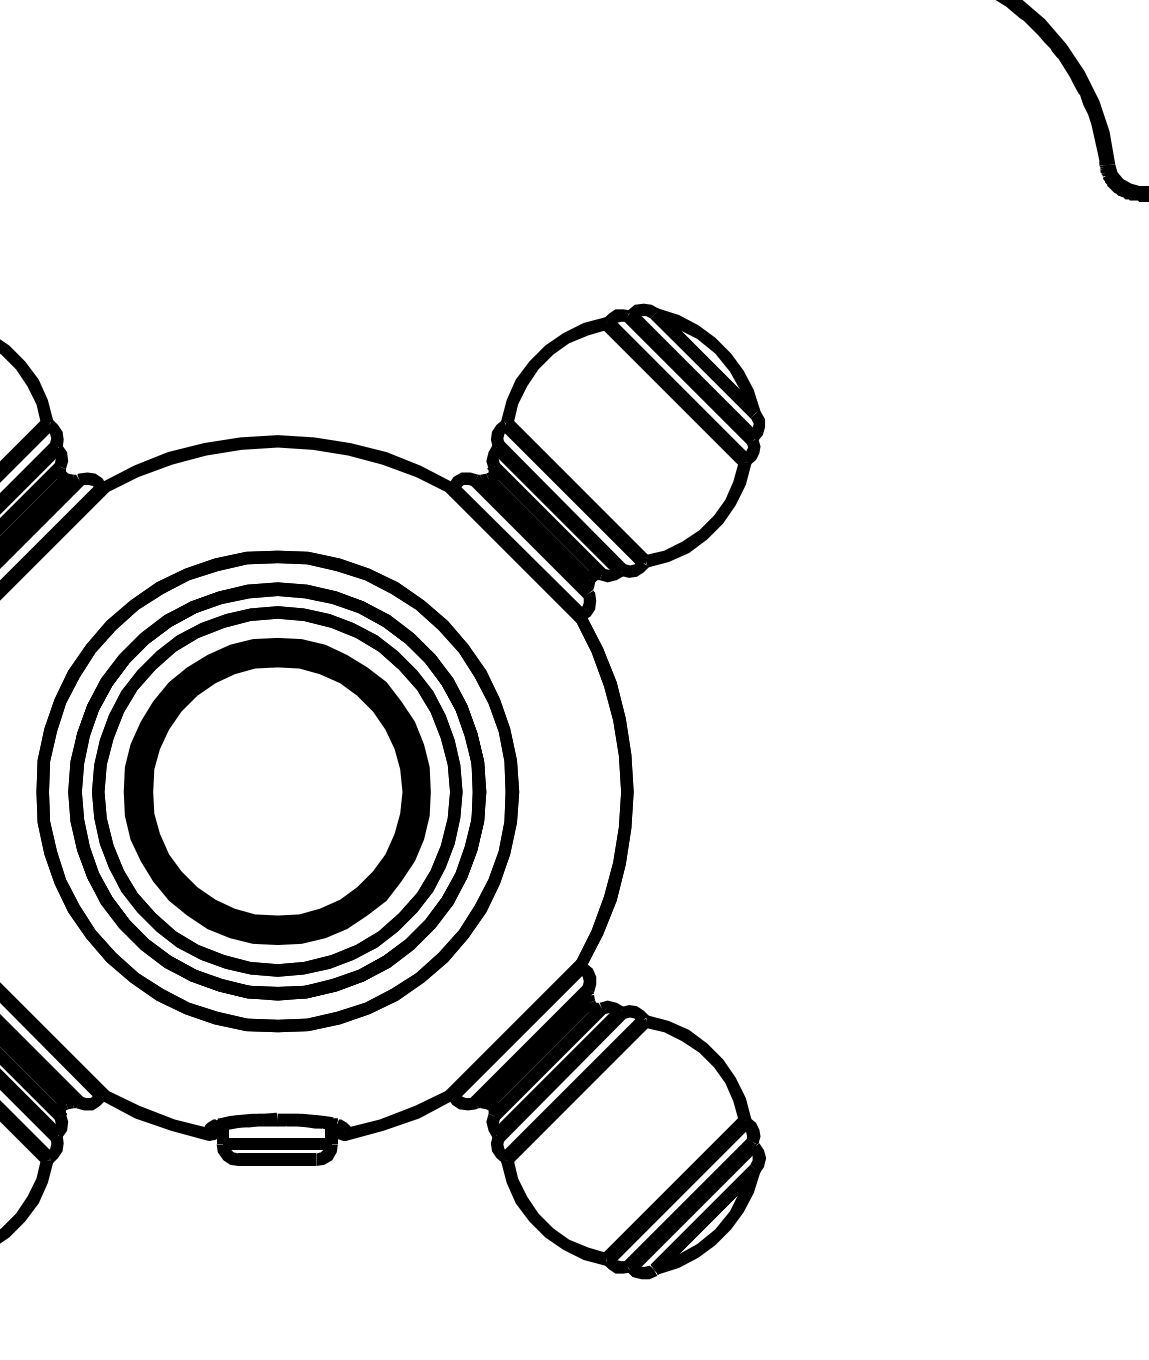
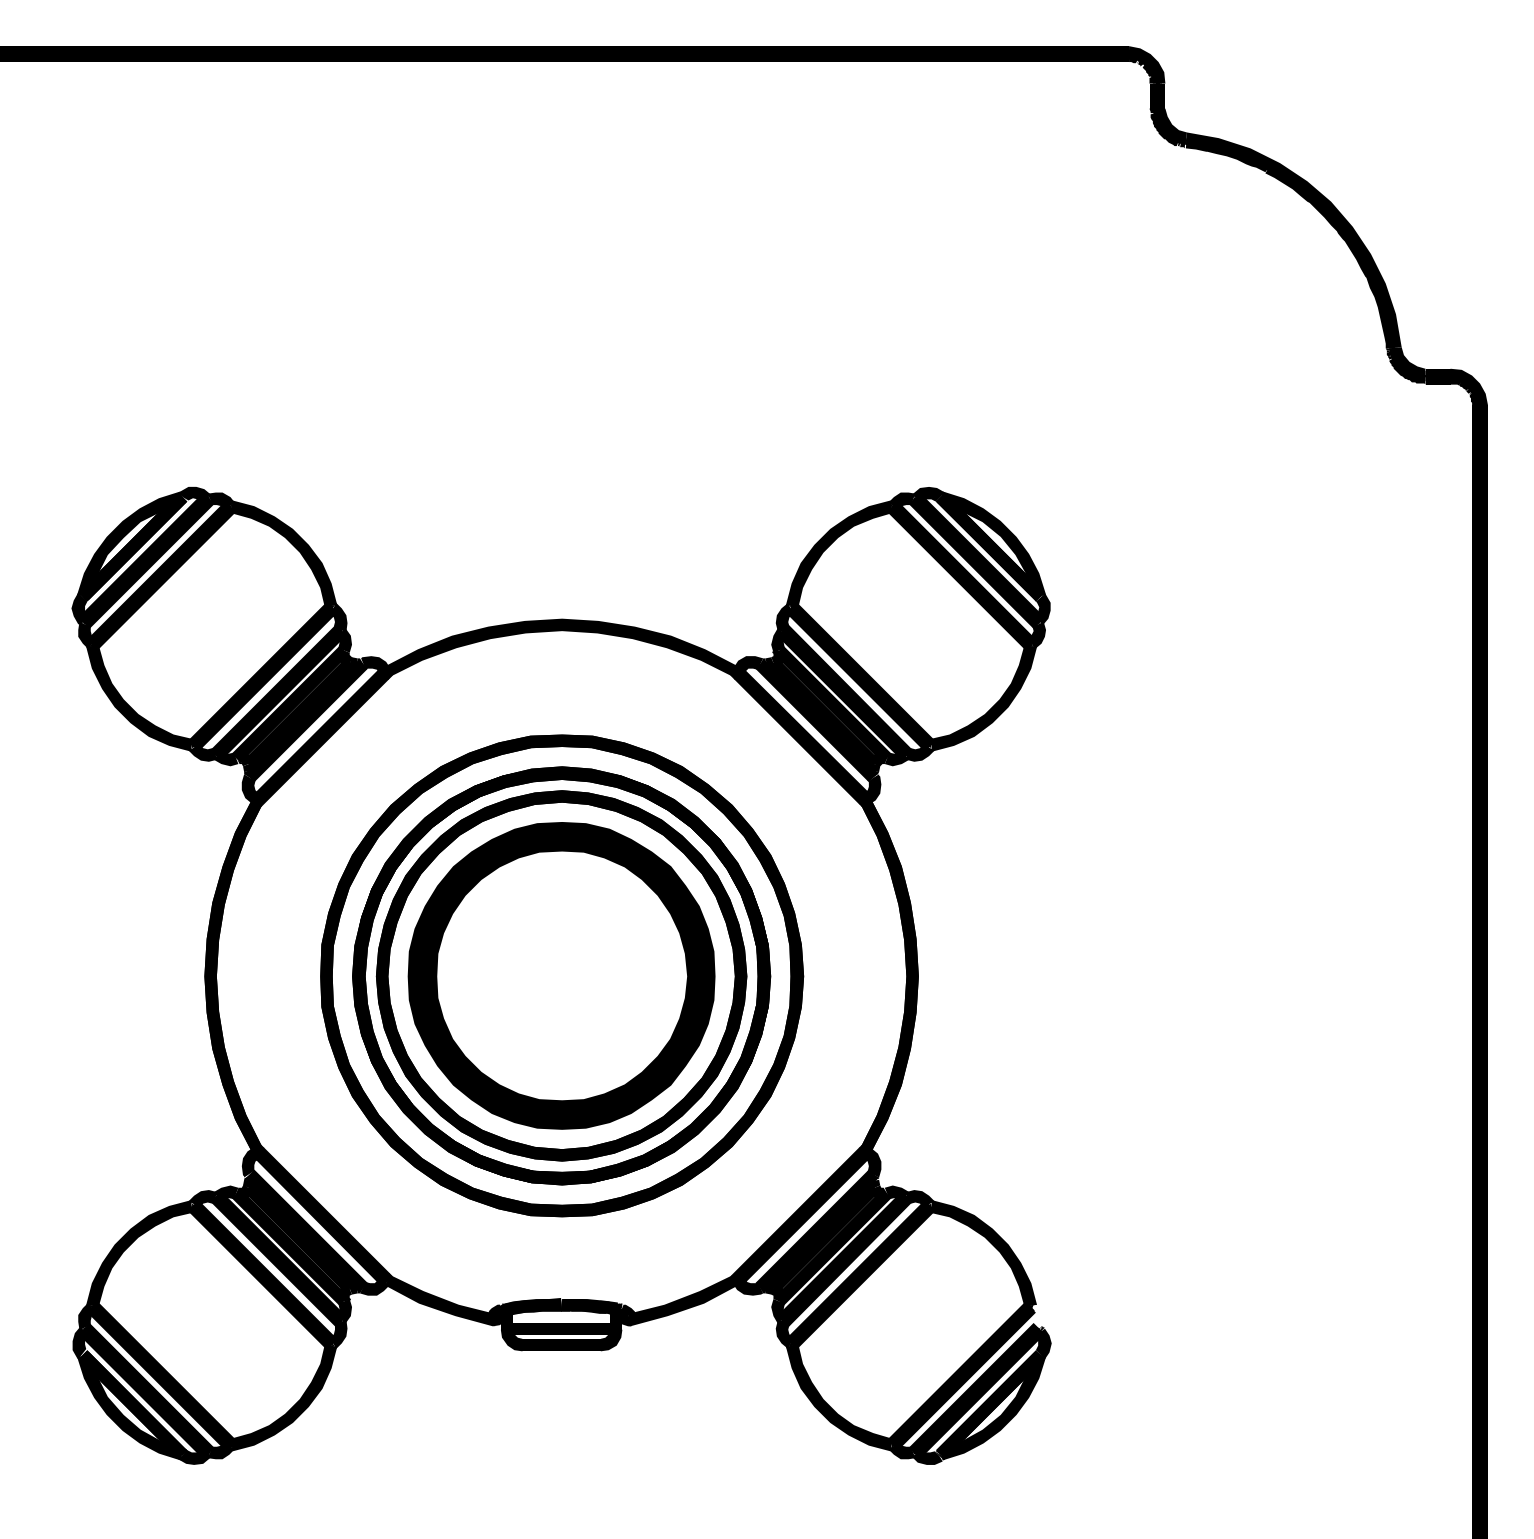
fill: (751, 1130) -> (1037, 1315), removed

